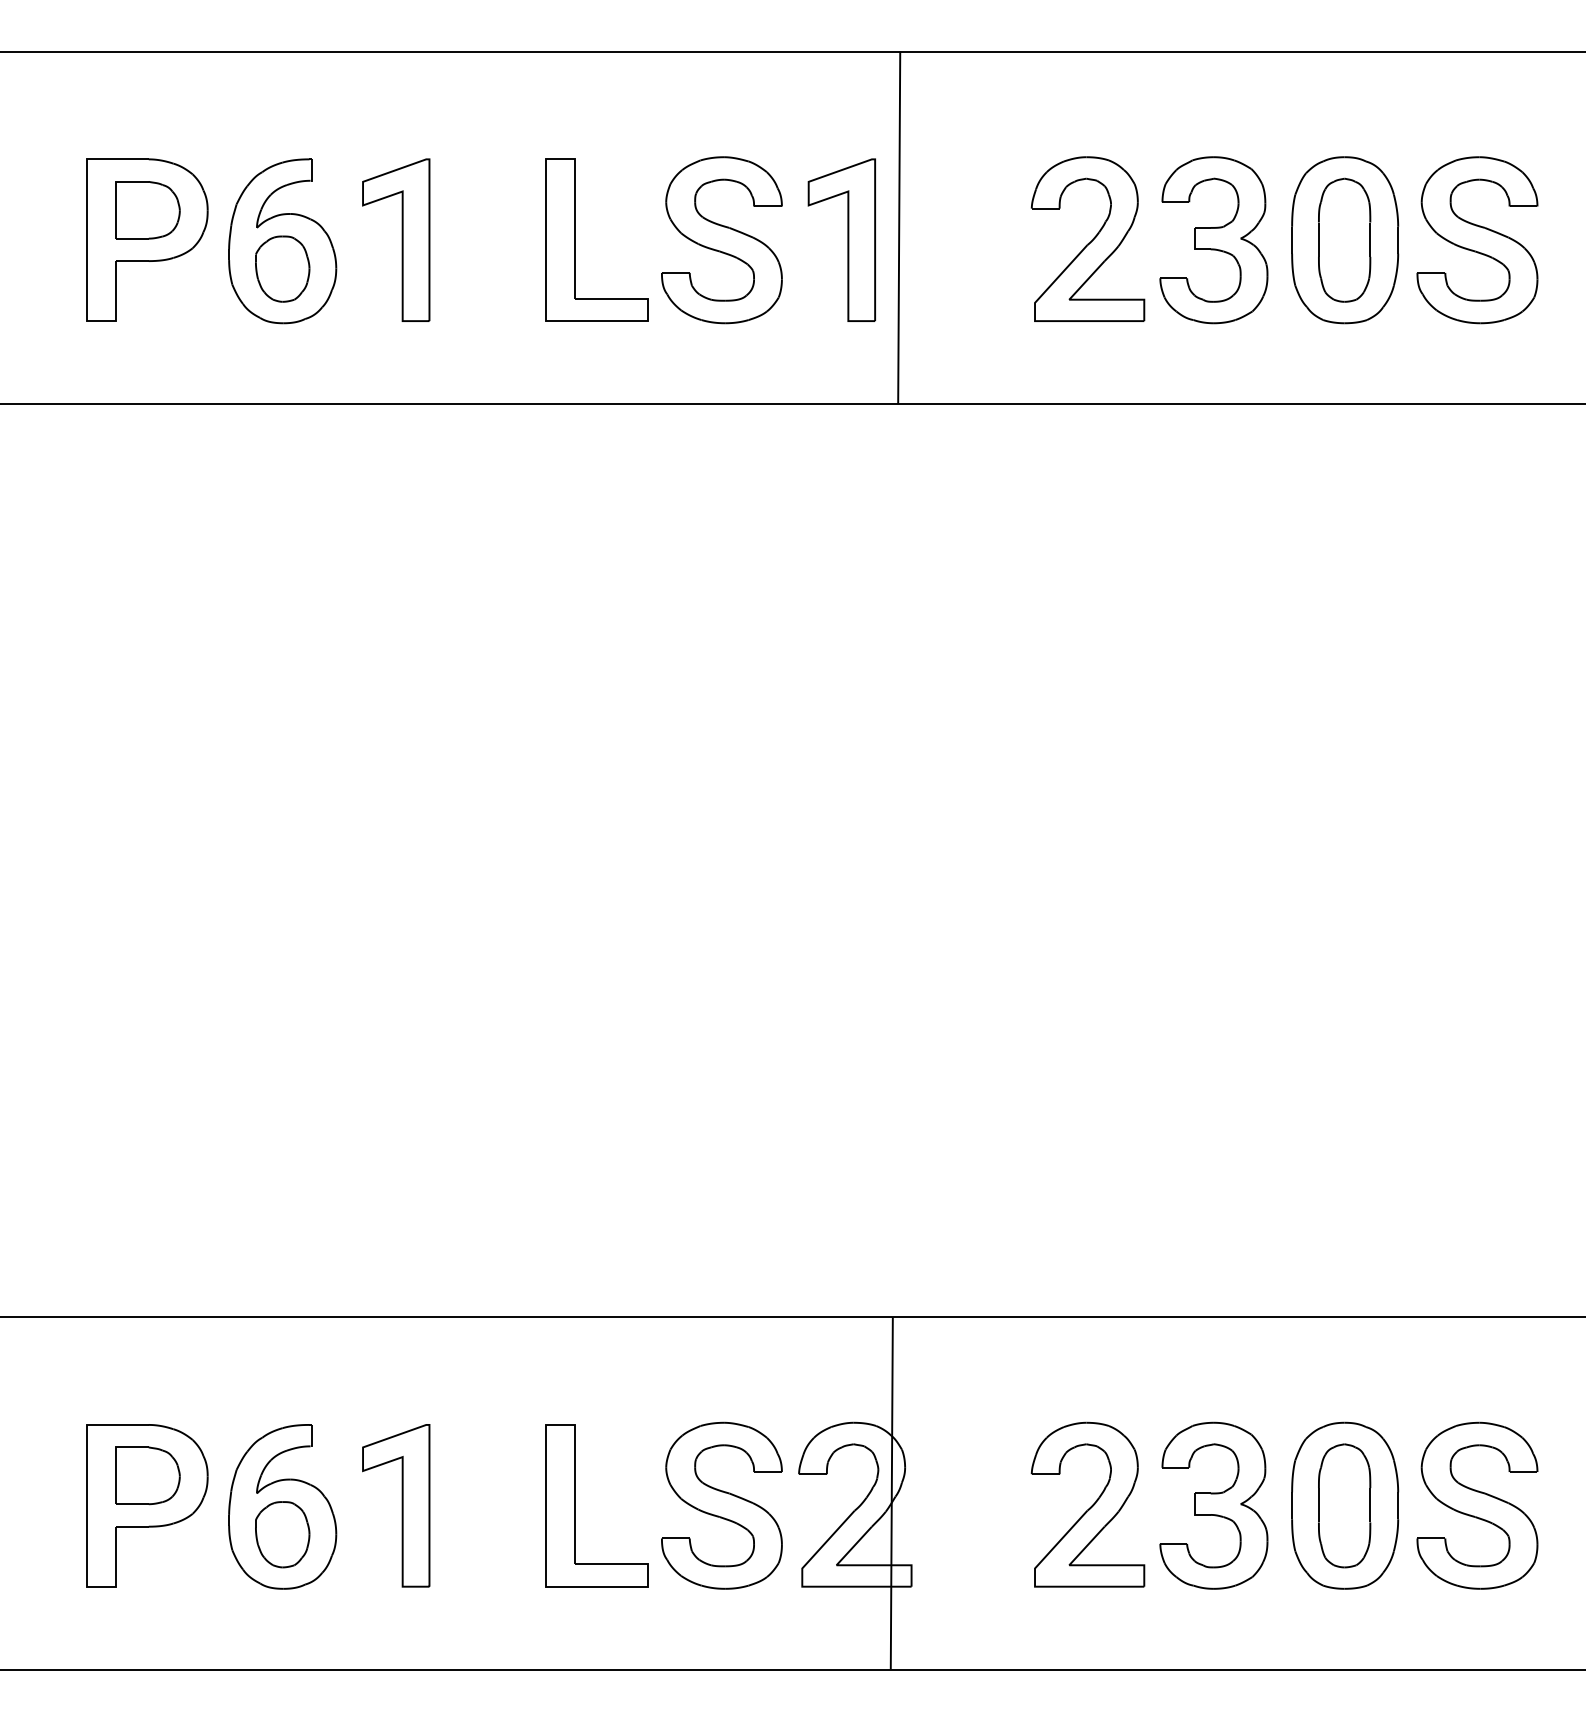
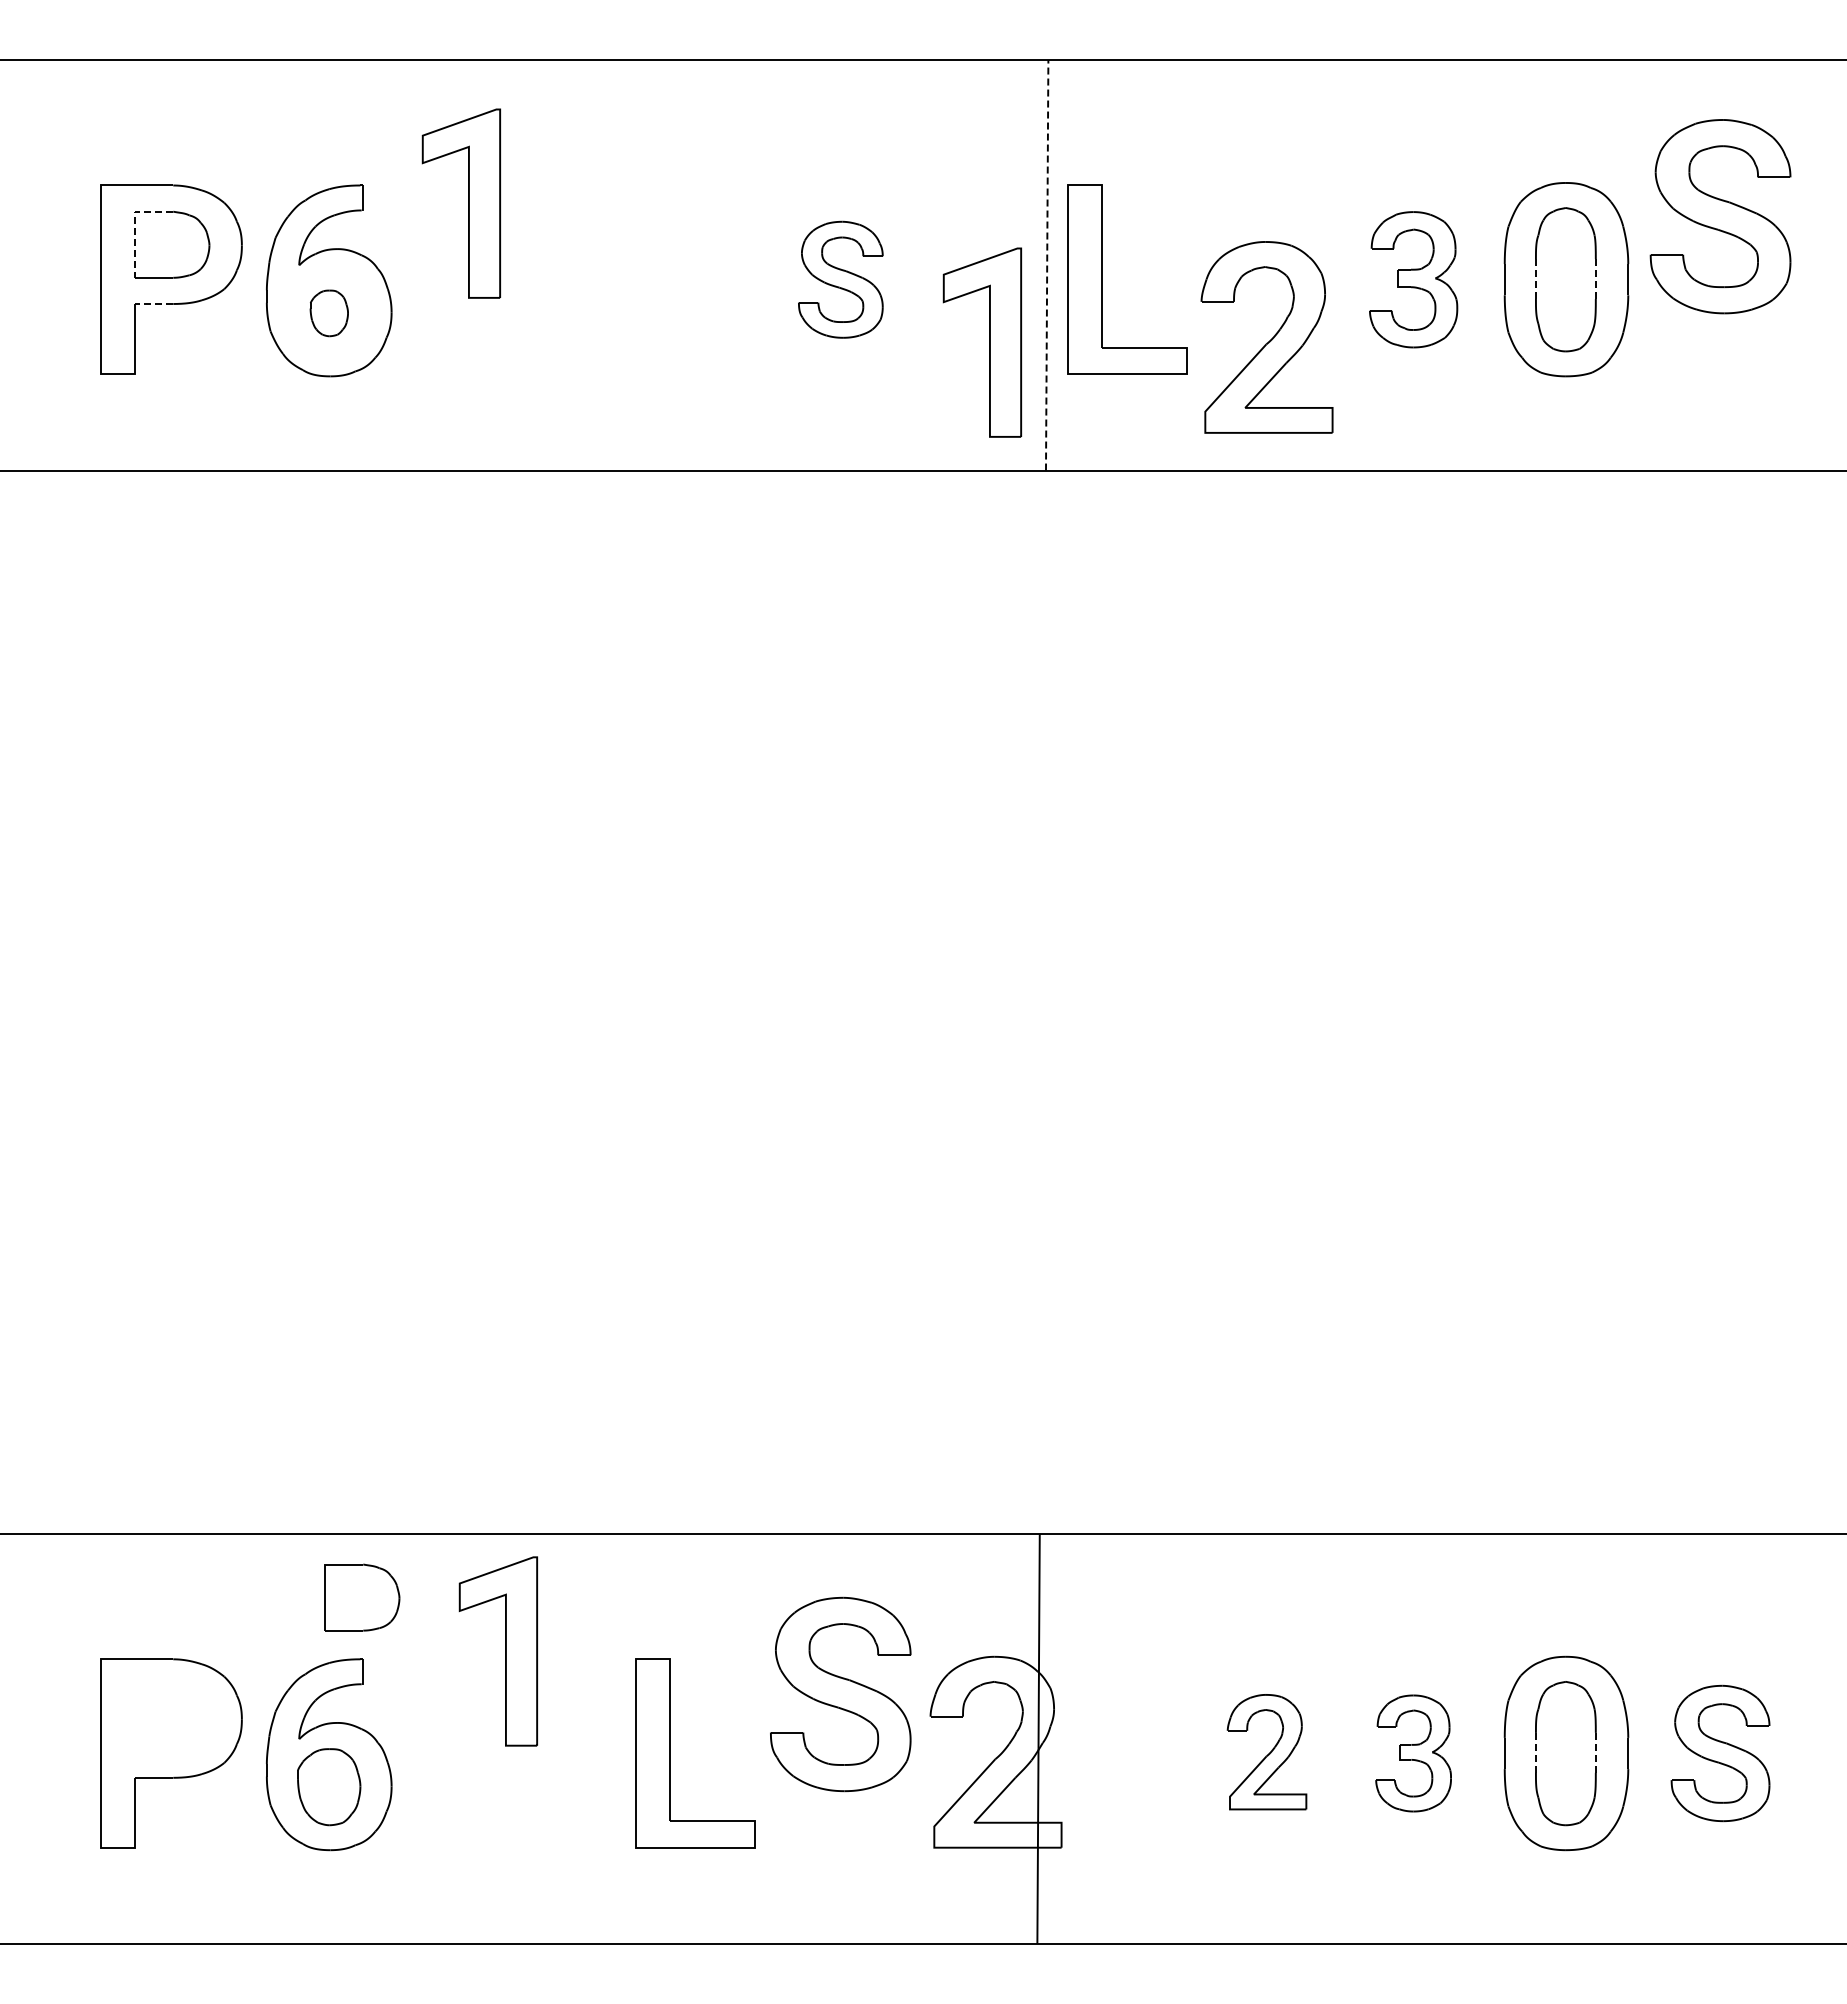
line: (115, 193) -> (134, 225), solid -> dashed
line: (899, 227) -> (1047, 264), solid -> dashed
part: (1087, 239) -> (1266, 337), moved
part: (402, 240) -> (468, 203), moved
part: (575, 240) -> (1102, 279), moved
part: (721, 240) -> (840, 279), size x0.6
part: (847, 240) -> (989, 342), moved
part: (1213, 240) -> (1413, 279), size x0.7
line: (1318, 240) -> (1535, 279), solid -> dashed
line: (1370, 240) -> (1595, 279), solid -> dashed
part: (1477, 240) -> (1720, 216), moved
line: (131, 261) -> (153, 304), solid -> dashed
part: (282, 269) -> (329, 313), size x0.6
part: (148, 1475) -> (362, 1597), moved
part: (1087, 1504) -> (1266, 1751), size x0.6
line: (1318, 1504) -> (1535, 1752), solid -> dashed
line: (1370, 1504) -> (1595, 1752), solid -> dashed
part: (402, 1505) -> (505, 1651), moved
part: (721, 1505) -> (840, 1694), moved
part: (1213, 1505) -> (1413, 1753), size x0.6
part: (1477, 1505) -> (1720, 1753), size x0.7

